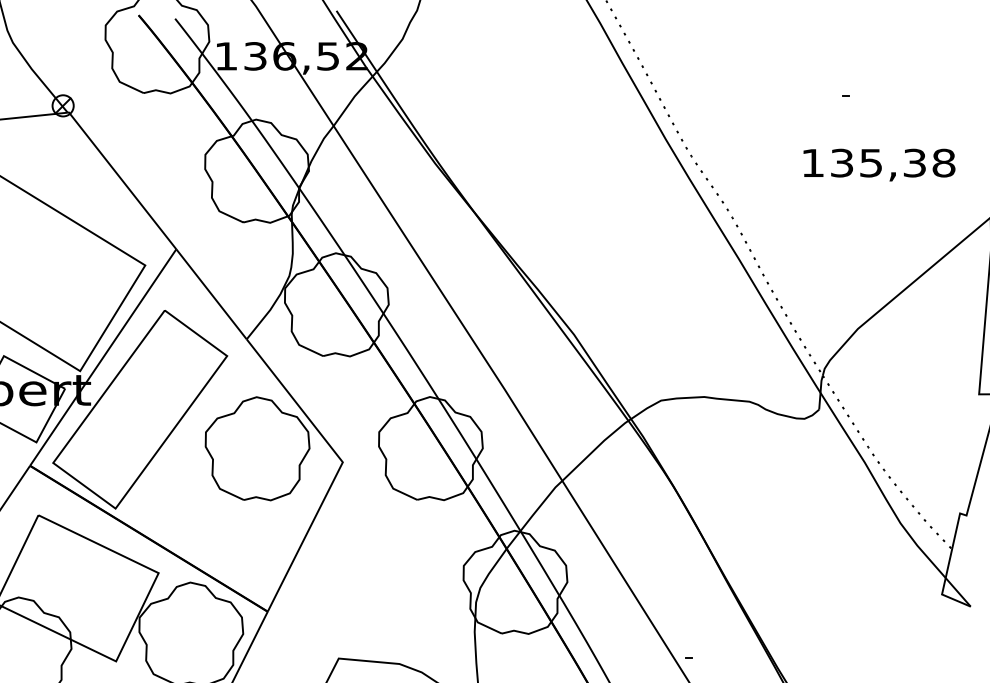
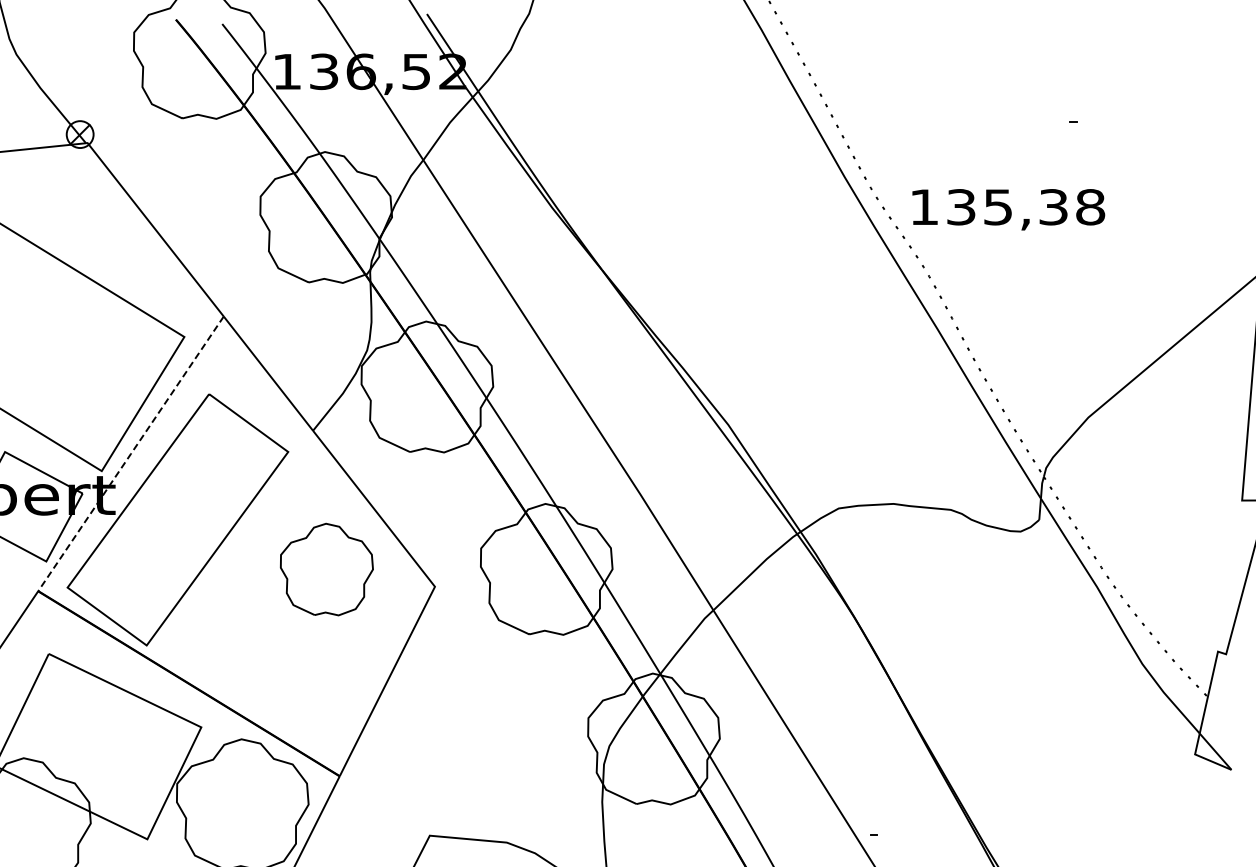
text: (879, 164) -> (1008, 209), moved
line: (103, 357) -> (131, 453), solid -> dashed
part: (257, 448) -> (326, 569), size x0.7

